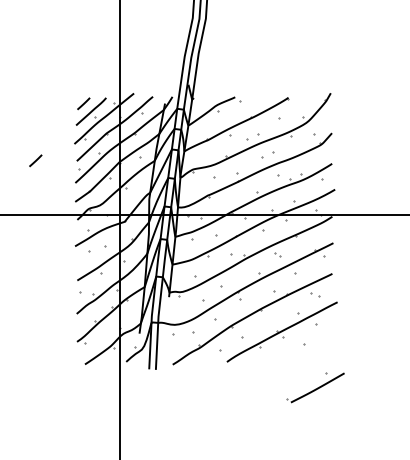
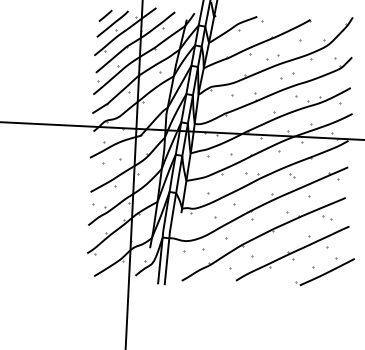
line: (35, 160) -> (54, 70), removed
part: (315, 387) -> (325, 271), moved

